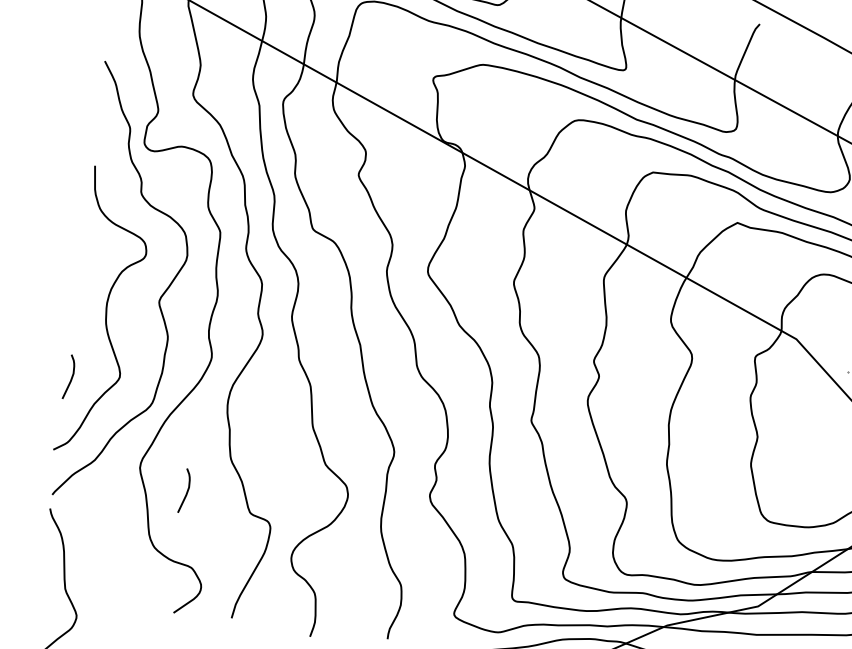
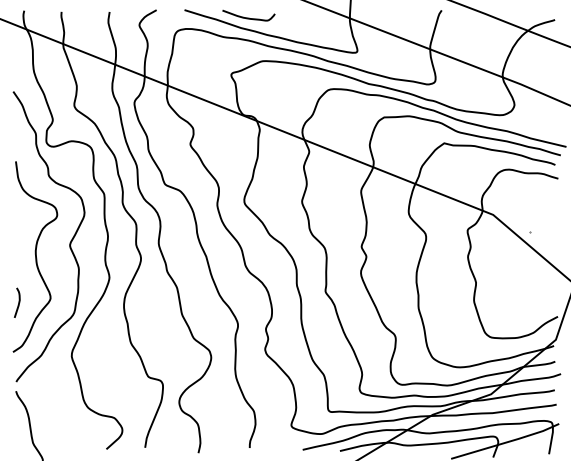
curve: (186, 490) -> (104, 367), removed

